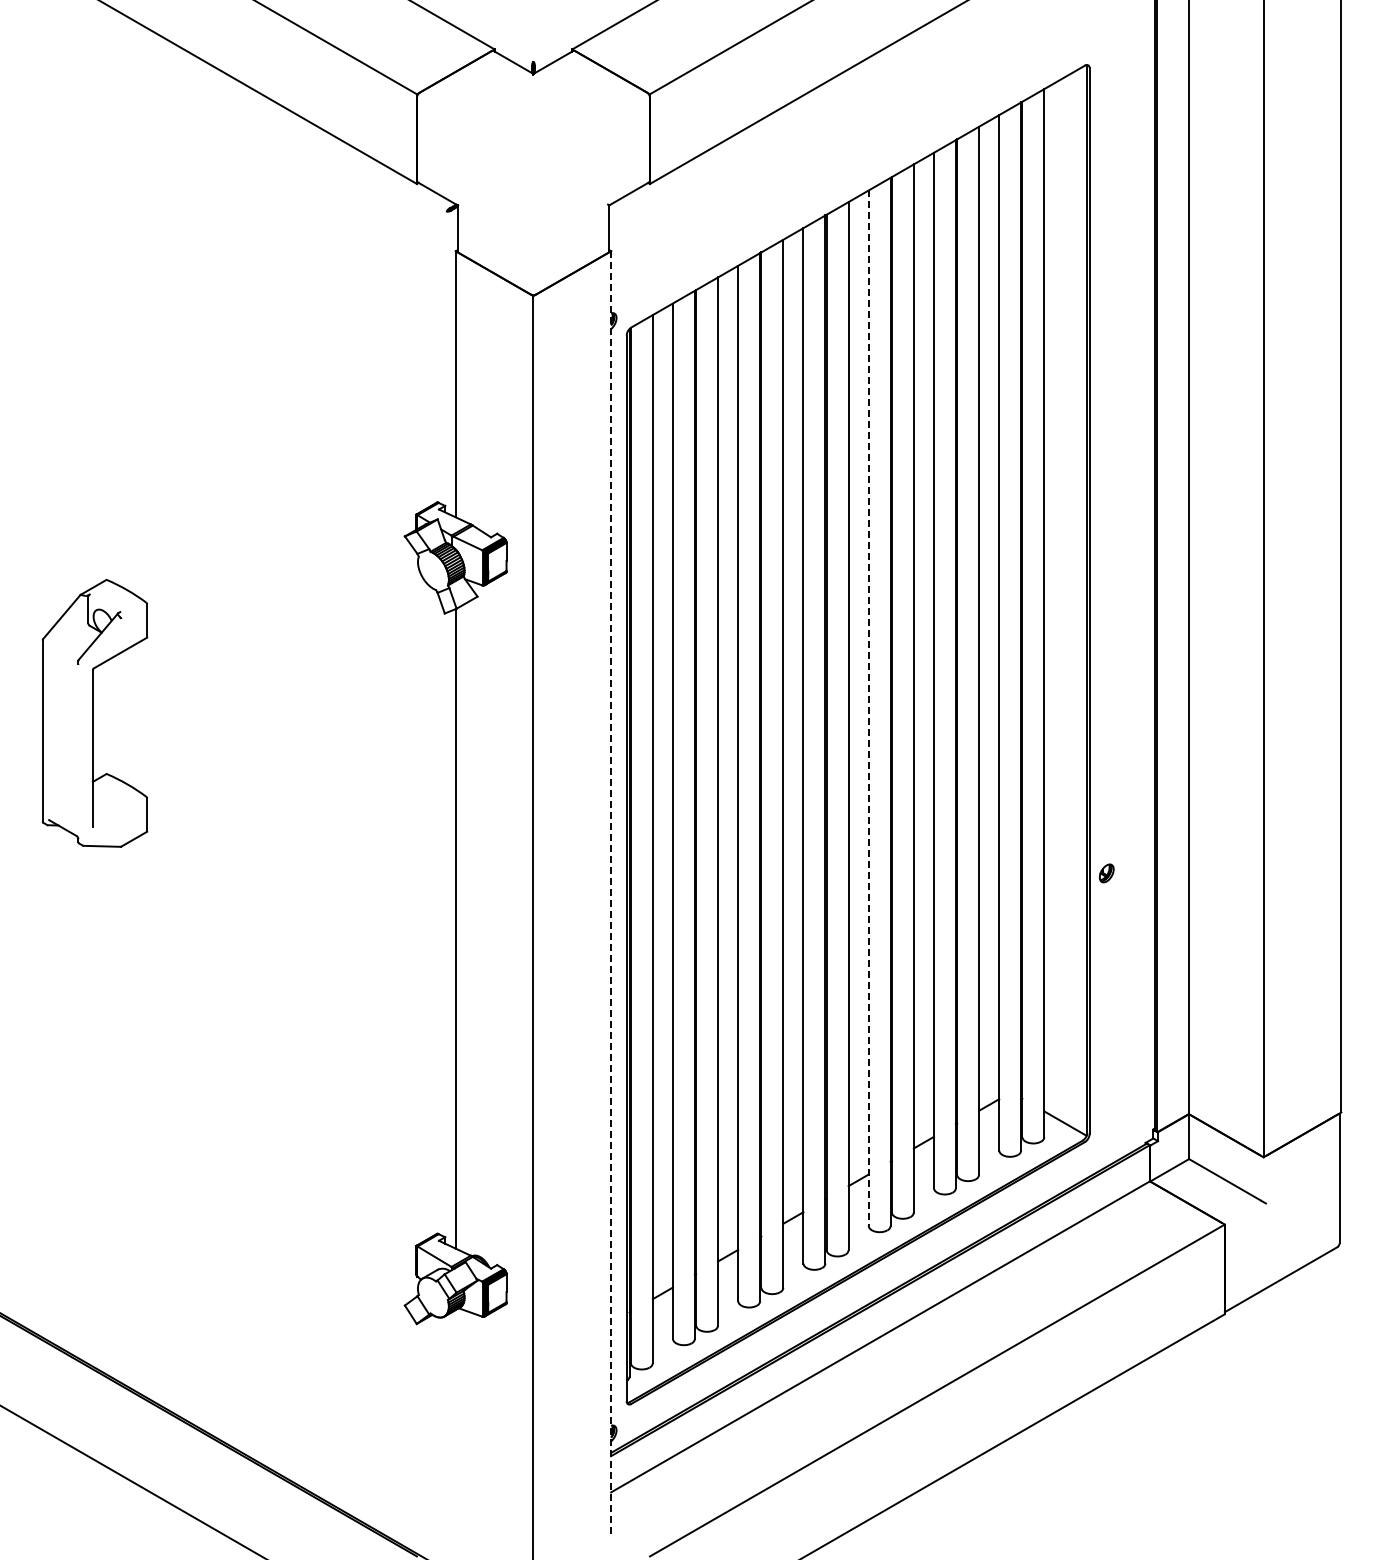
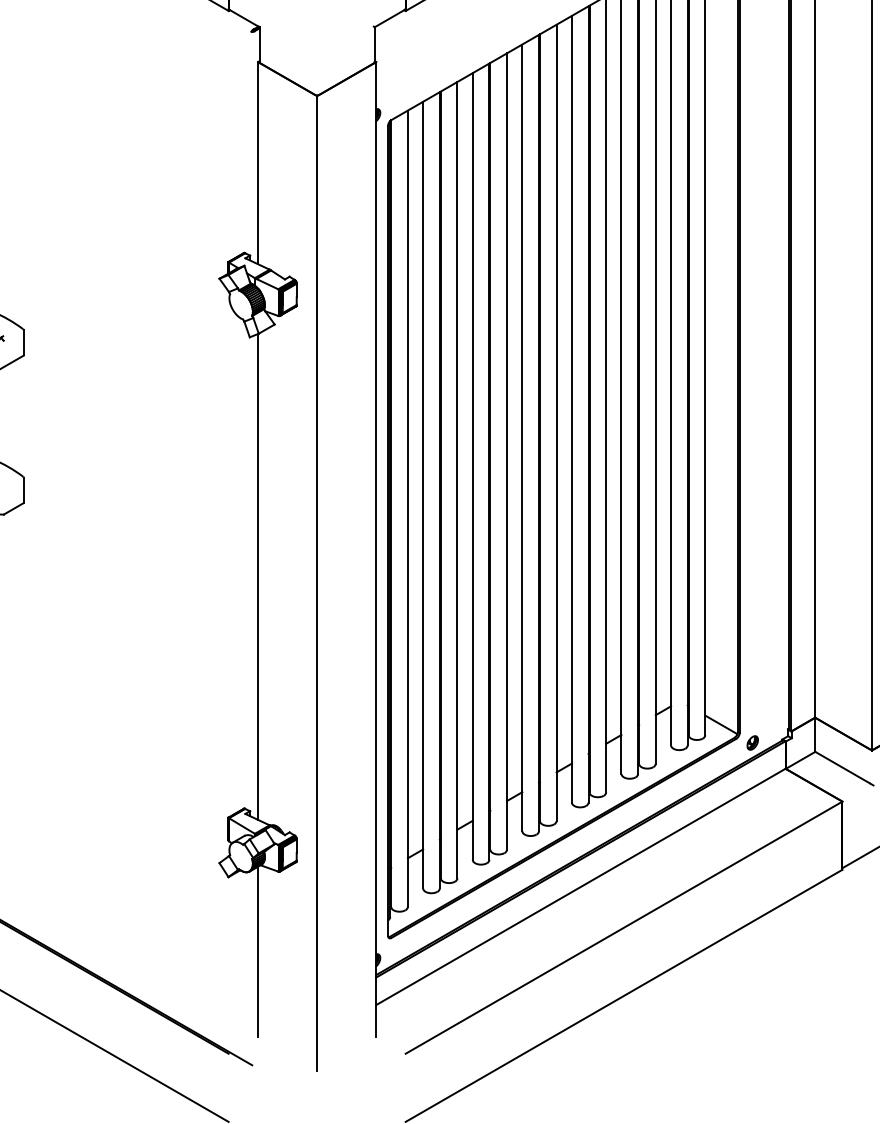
line: (868, 708) -> (571, 409), dashed -> solid
part: (1106, 873) -> (752, 743), moved
line: (611, 892) -> (376, 549), dashed -> solid
line: (455, 1421) -> (257, 951), added

